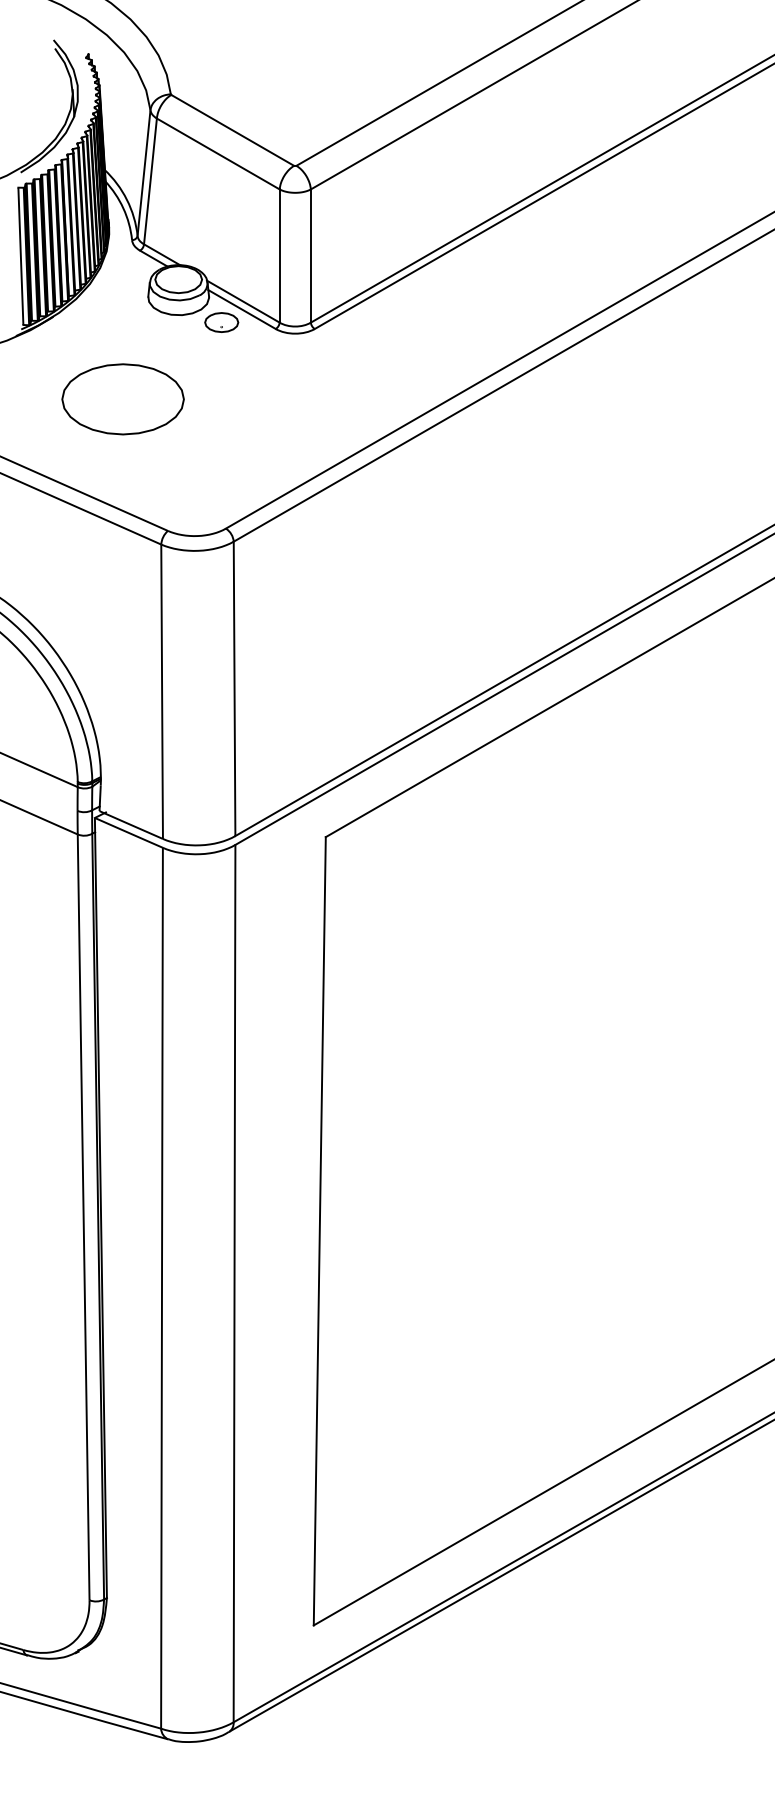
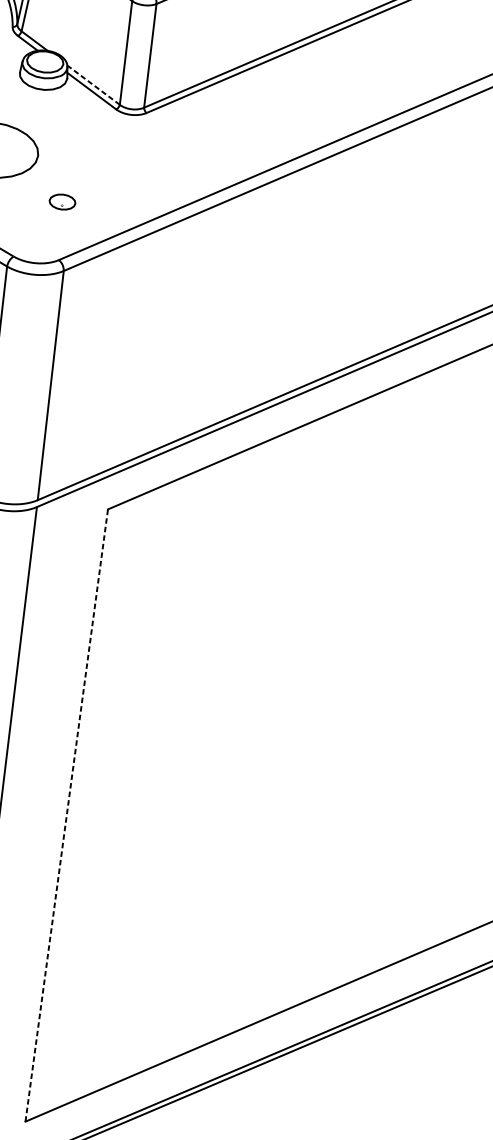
line: (243, 301) -> (93, 85), solid -> dashed
part: (221, 322) -> (62, 202), moved
line: (319, 1230) -> (66, 814), solid -> dashed

